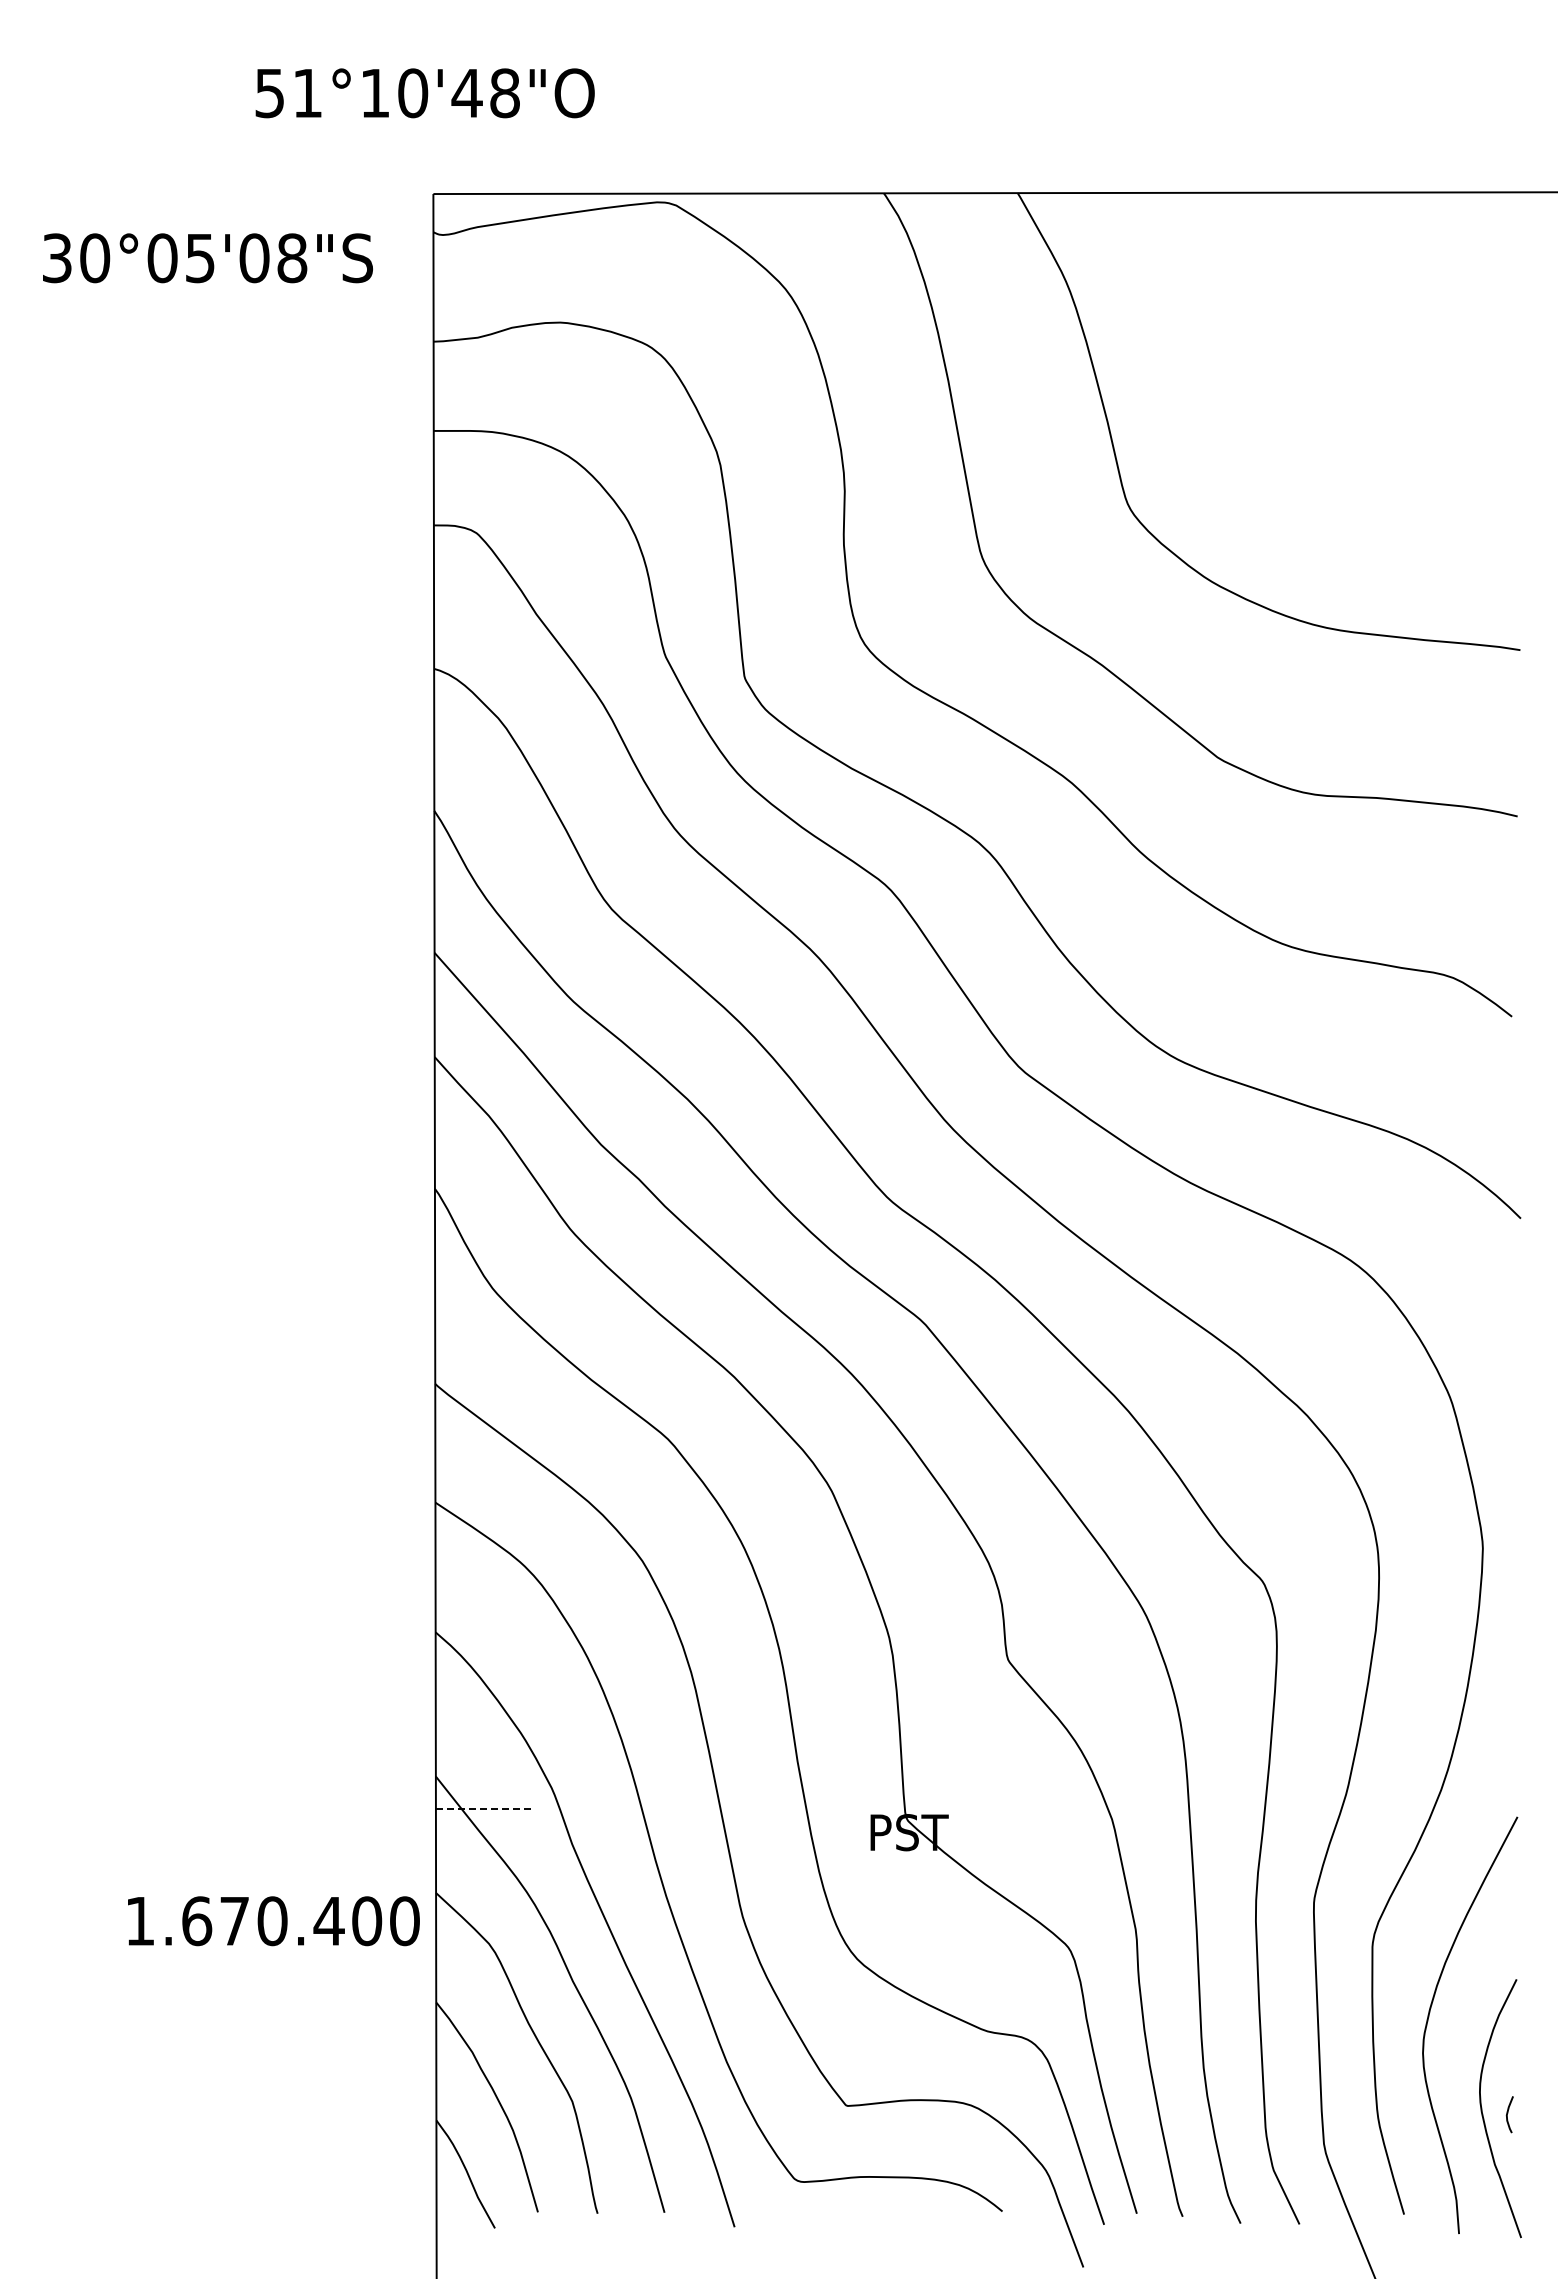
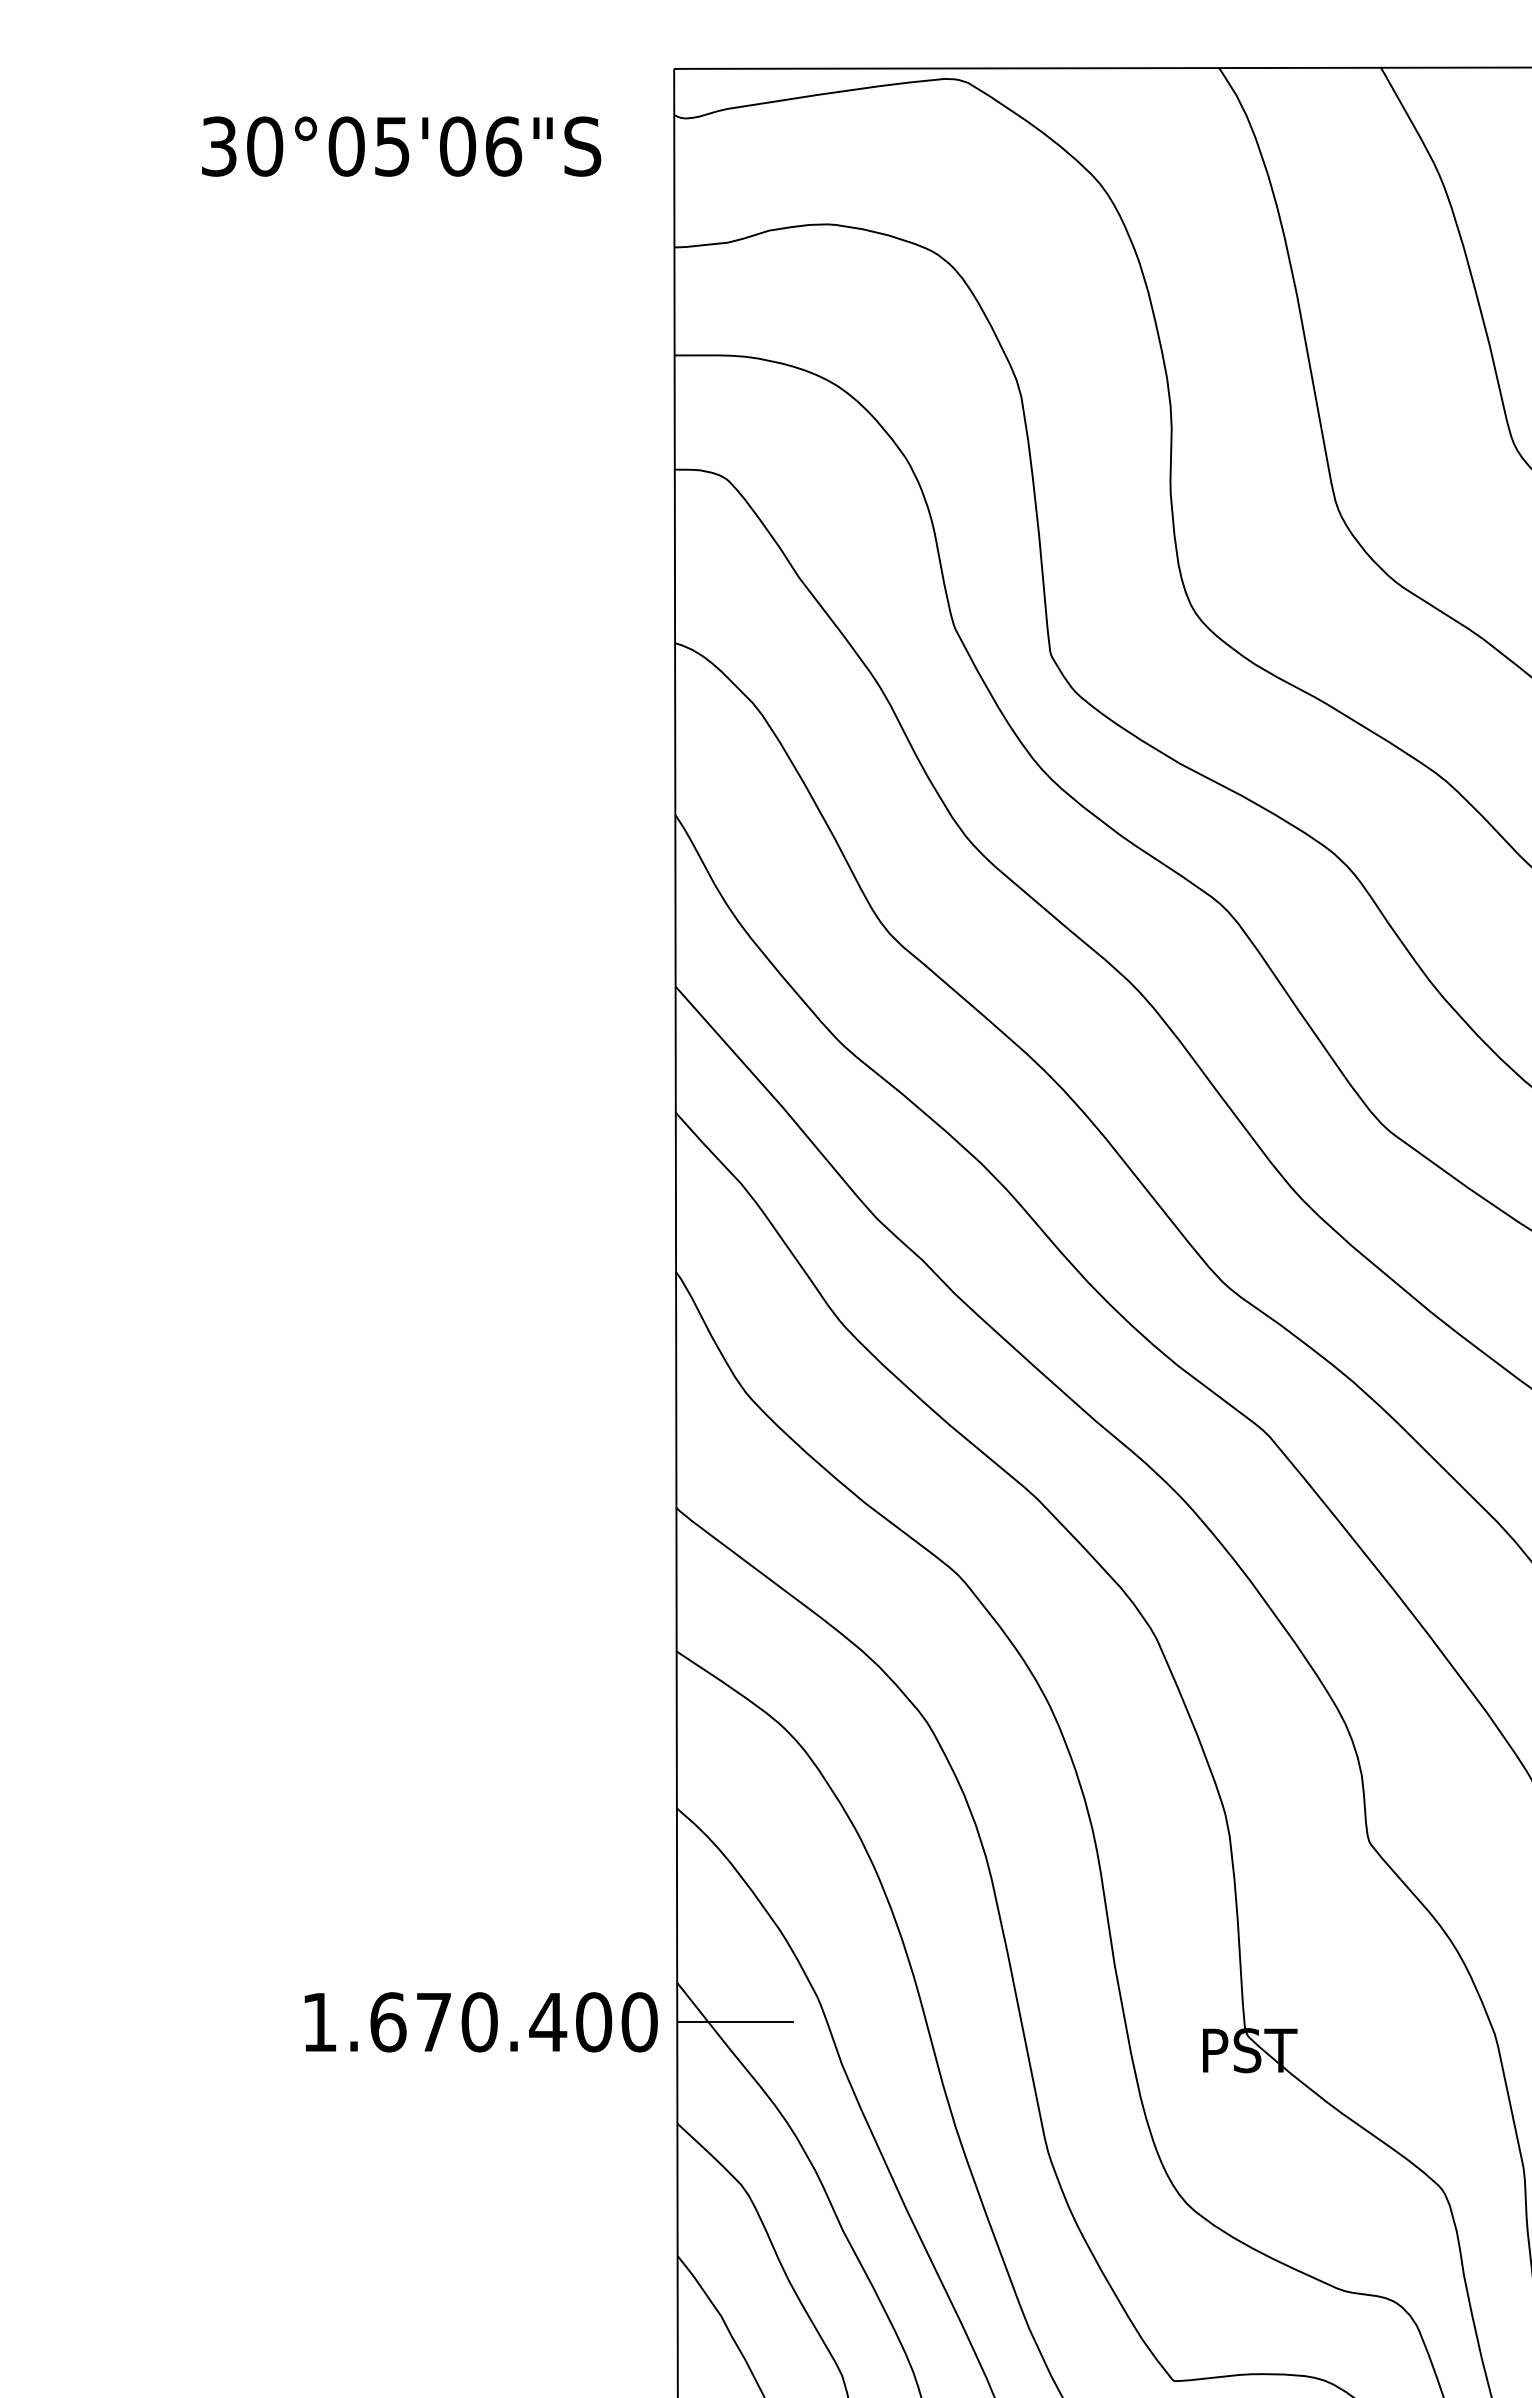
text: (292, 258) -> (503, 146), 30°05'08"S -> 30°05'06"S
line: (484, 1809) -> (735, 2022), dashed -> solid
text: (273, 1921) -> (480, 2022), moved

